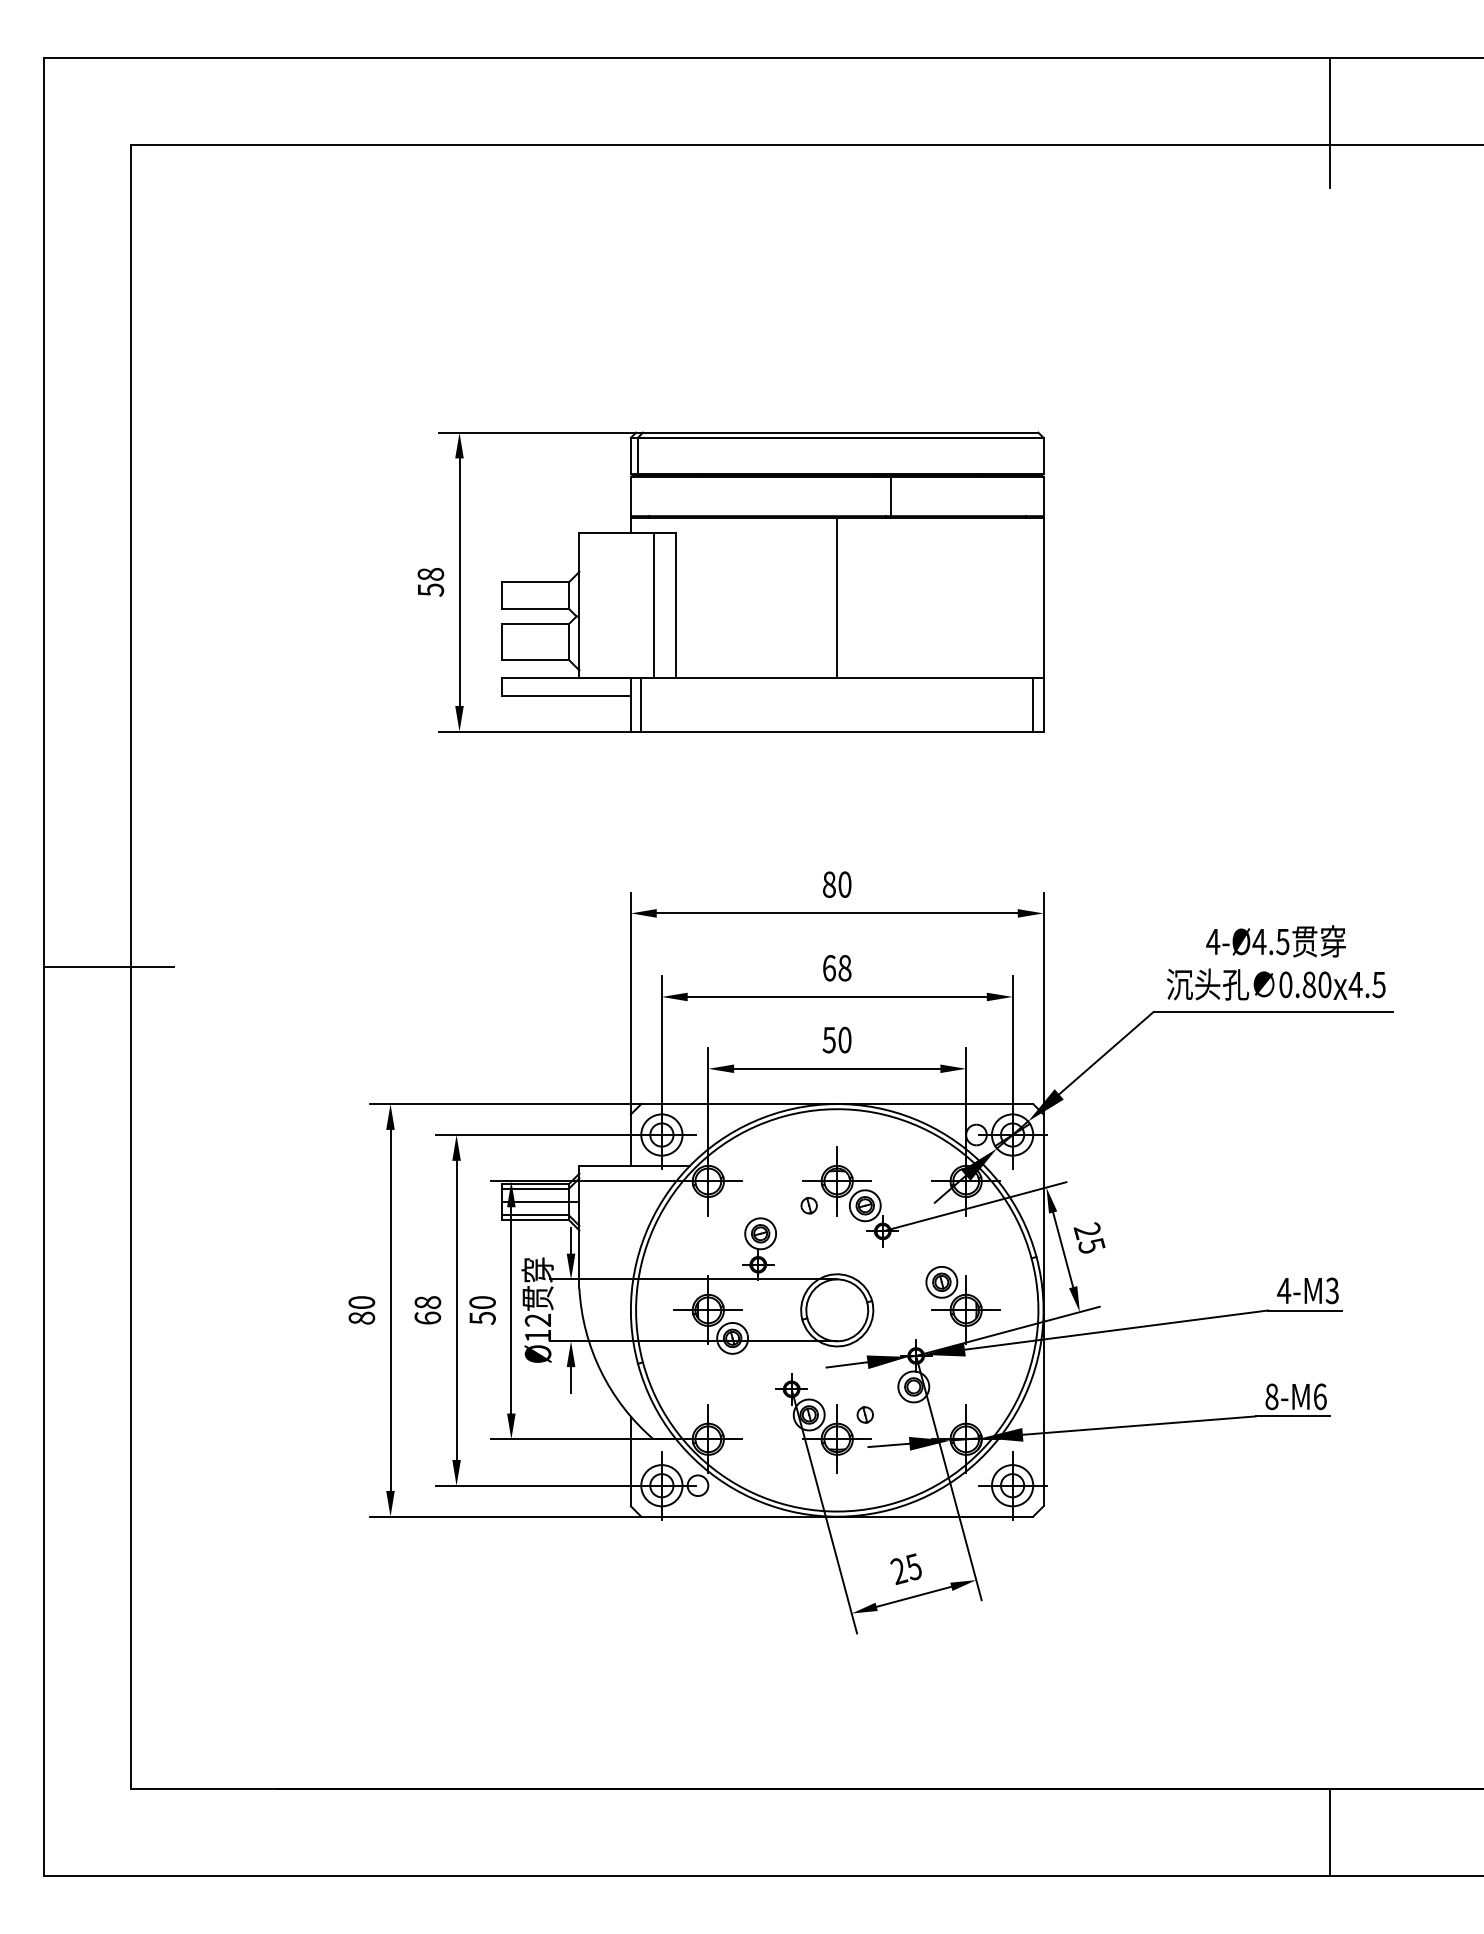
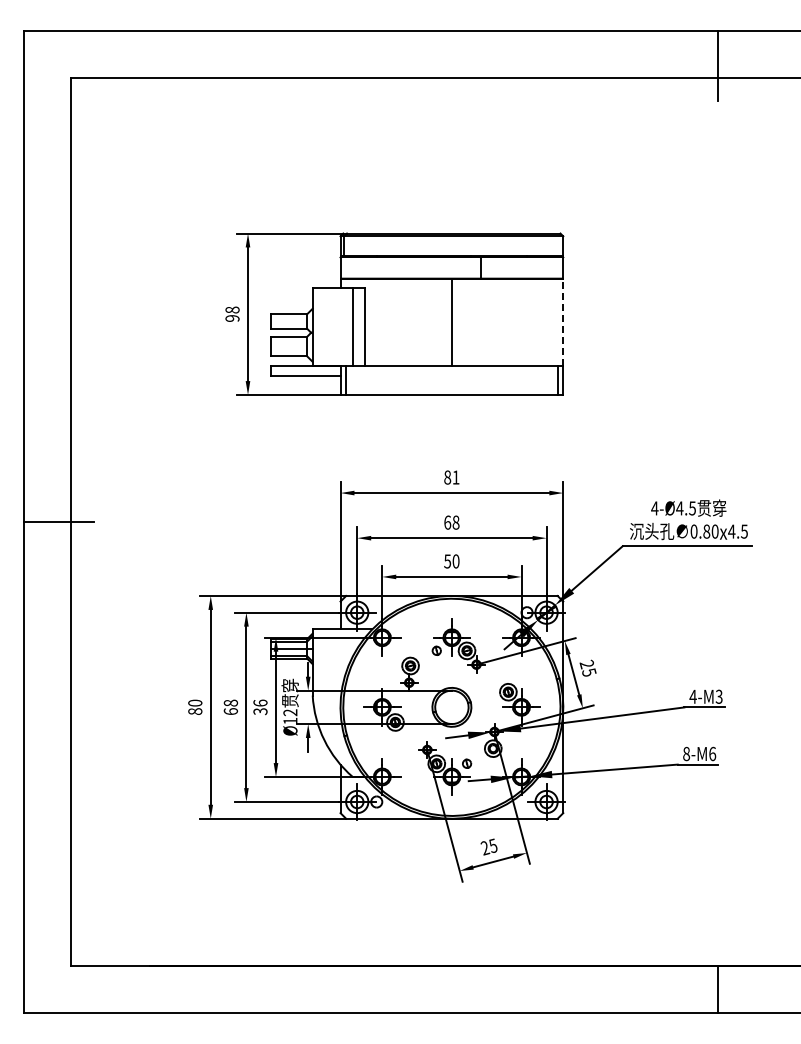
text: (430, 590) -> (232, 318), 58 -> 98
line: (1043, 597) -> (563, 322), solid -> dashed
text: (843, 884) -> (455, 477), 80 -> 81
text: (482, 1308) -> (260, 706), 50 -> 36

